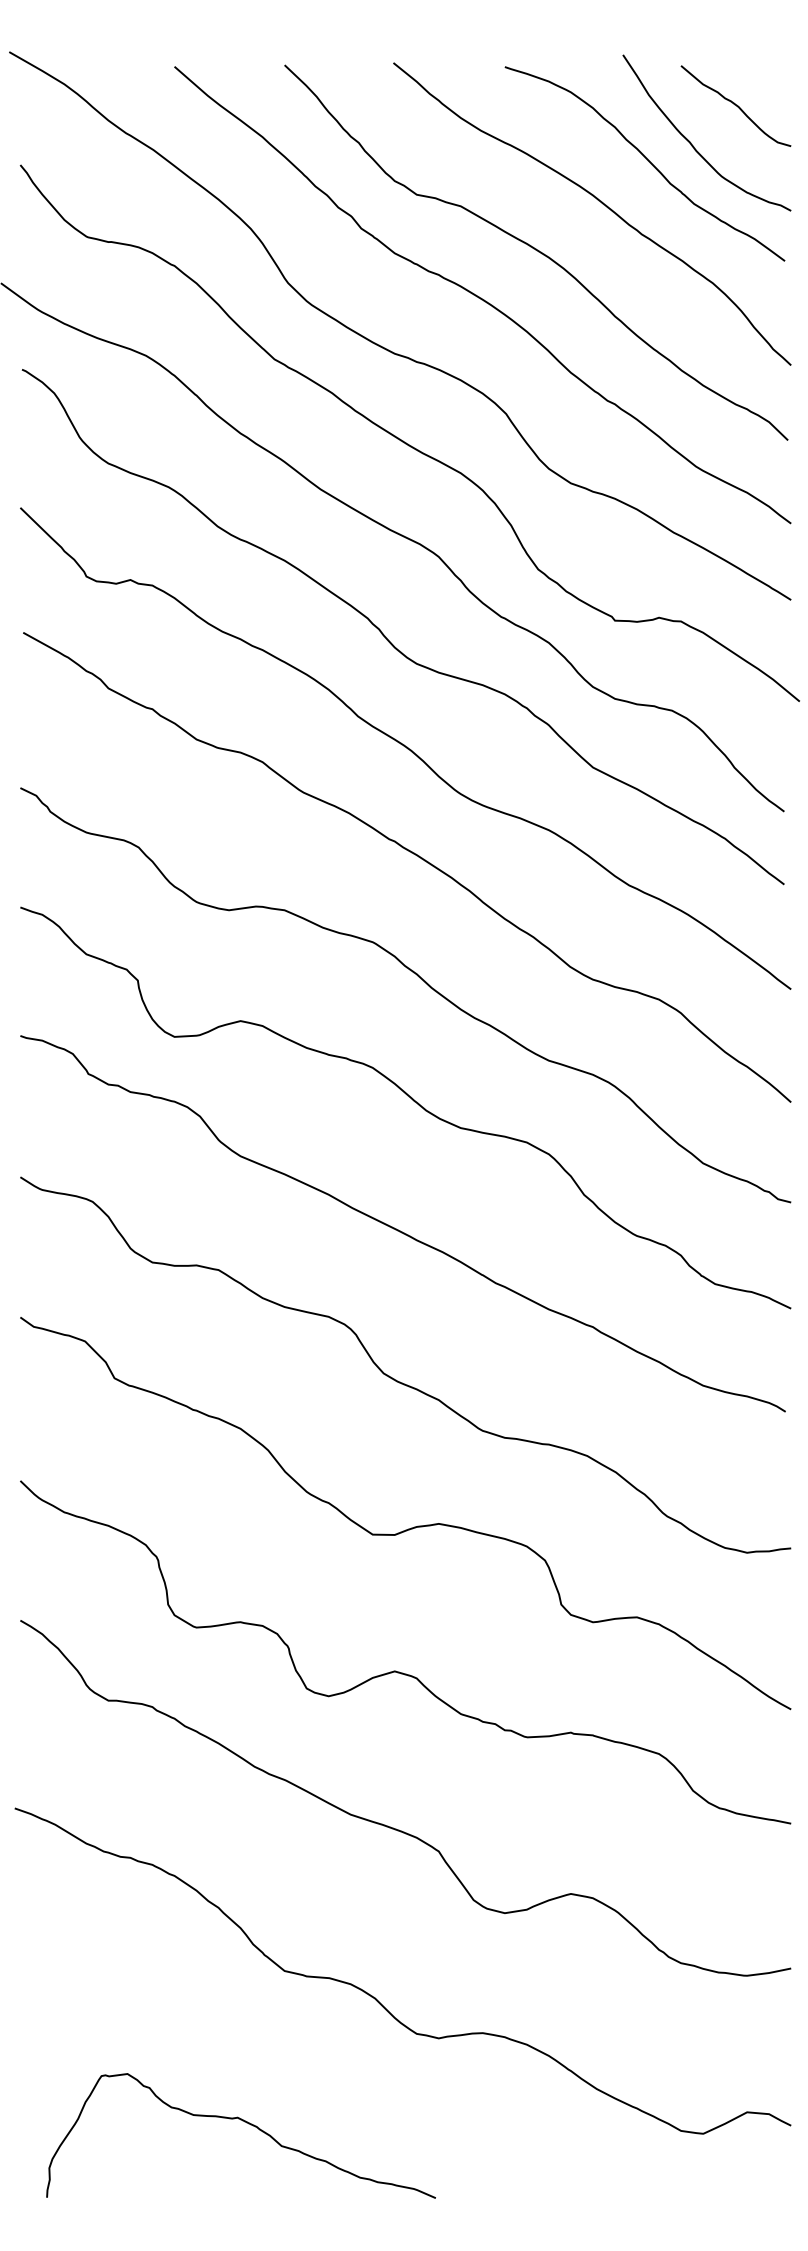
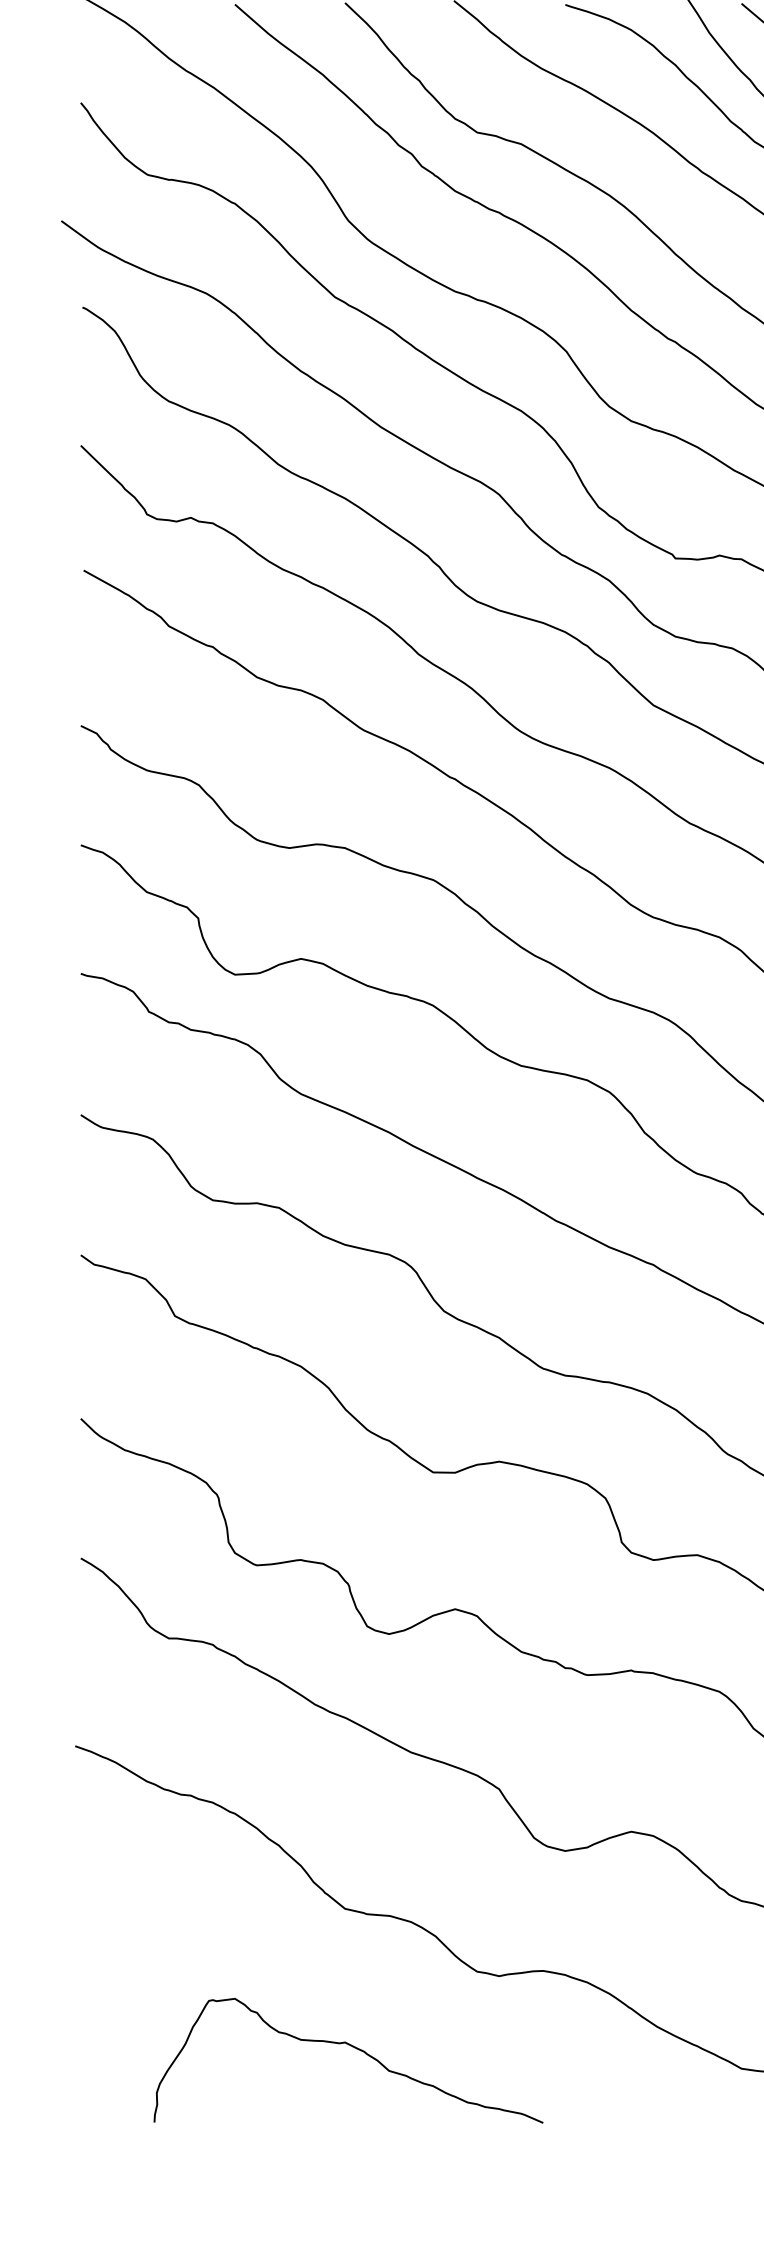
curve: (246, 2123) -> (353, 2048), moved

